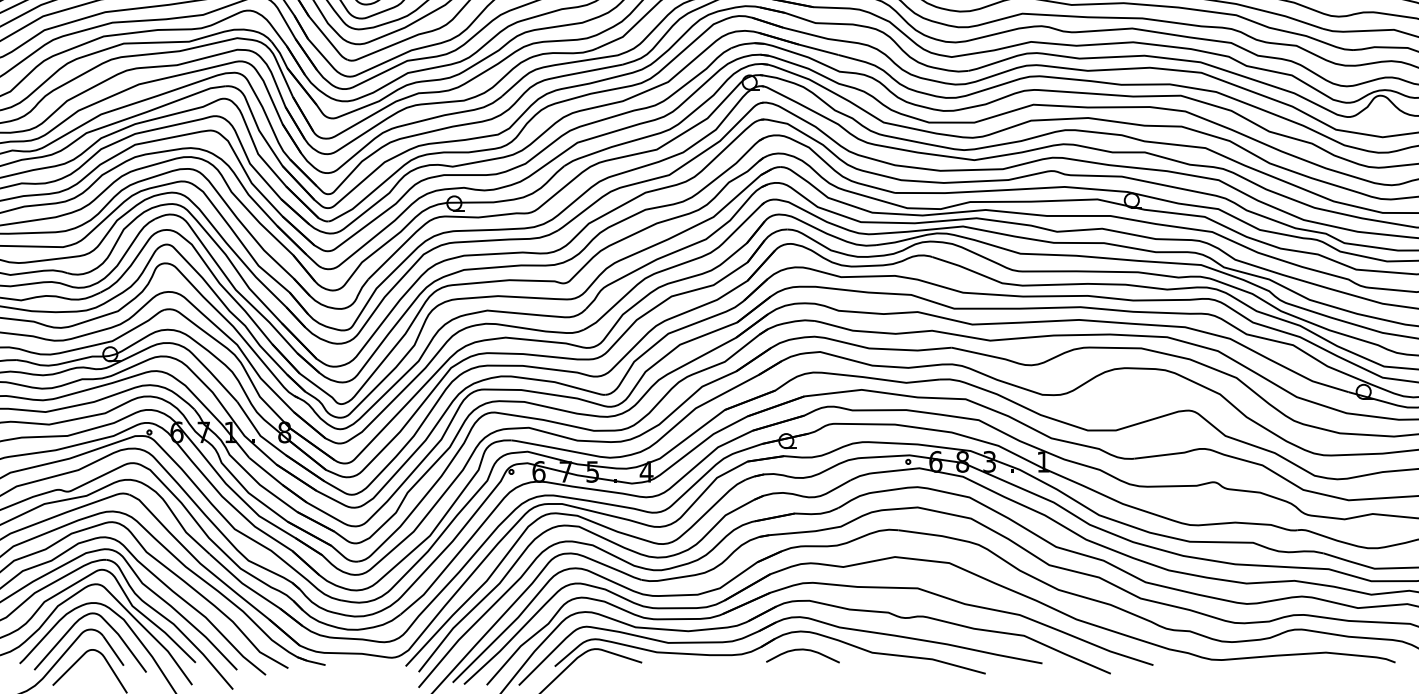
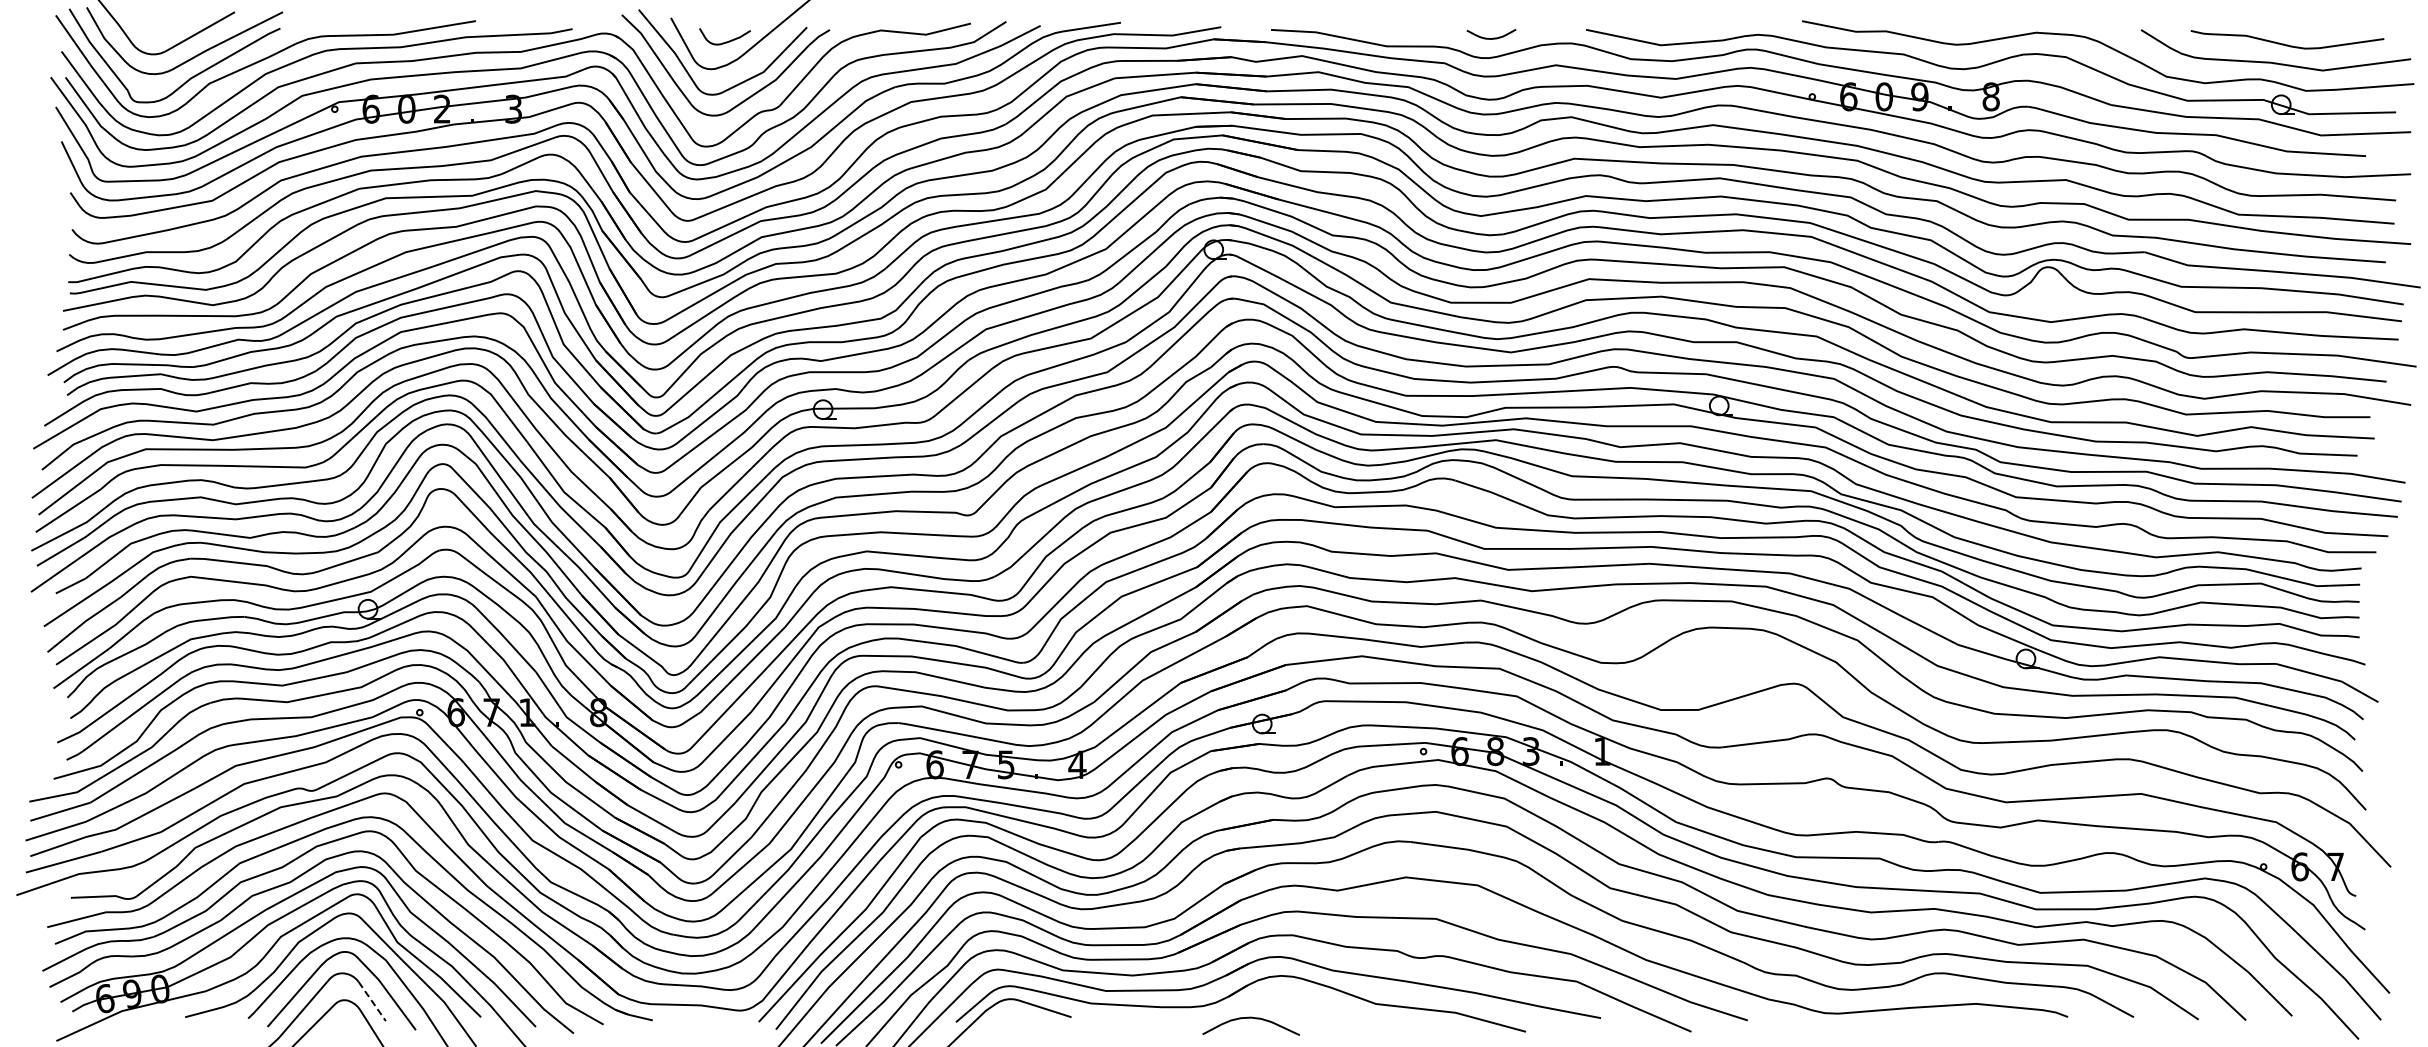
line: (113, 650) -> (372, 1001), solid -> dashed
curve: (803, 650) -> (1251, 1018), moved

